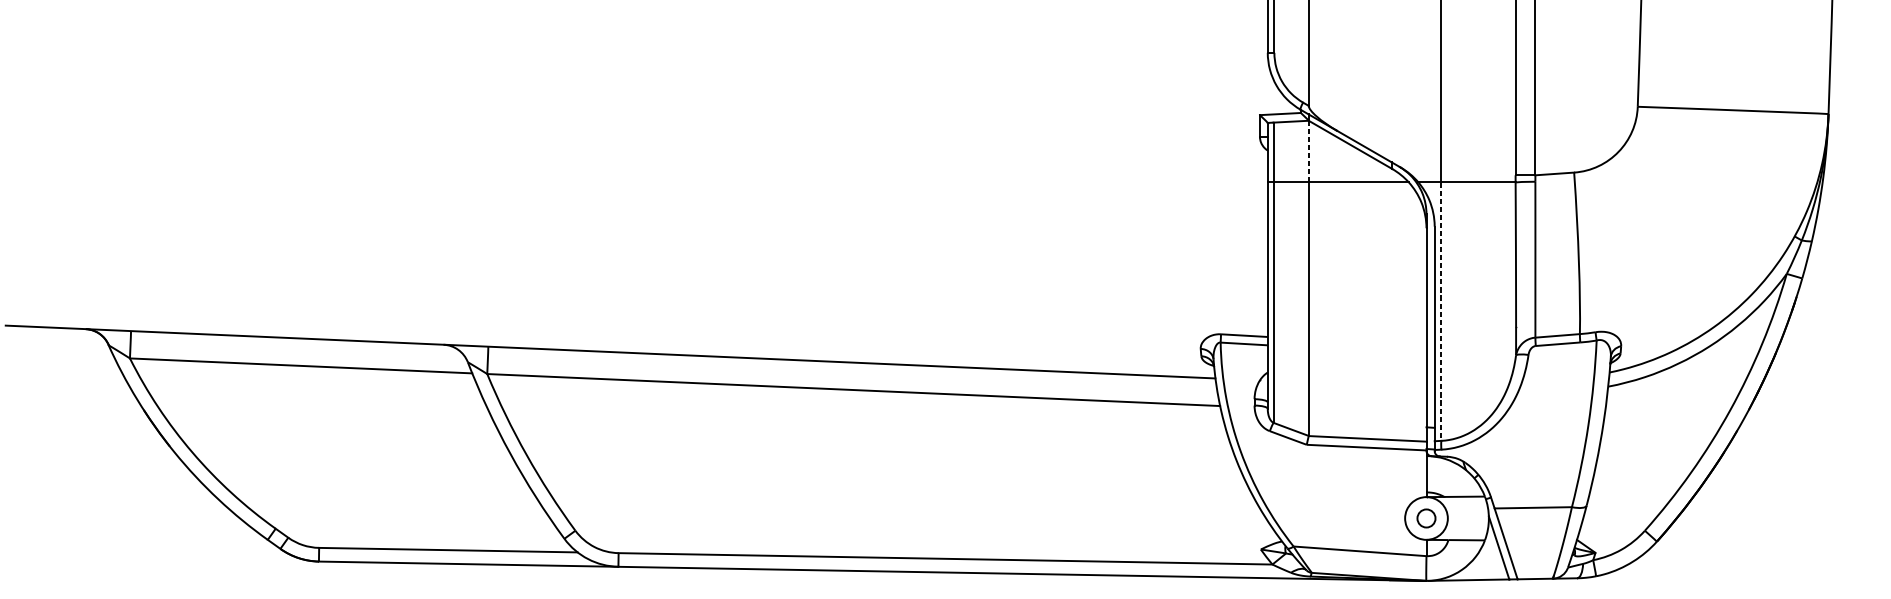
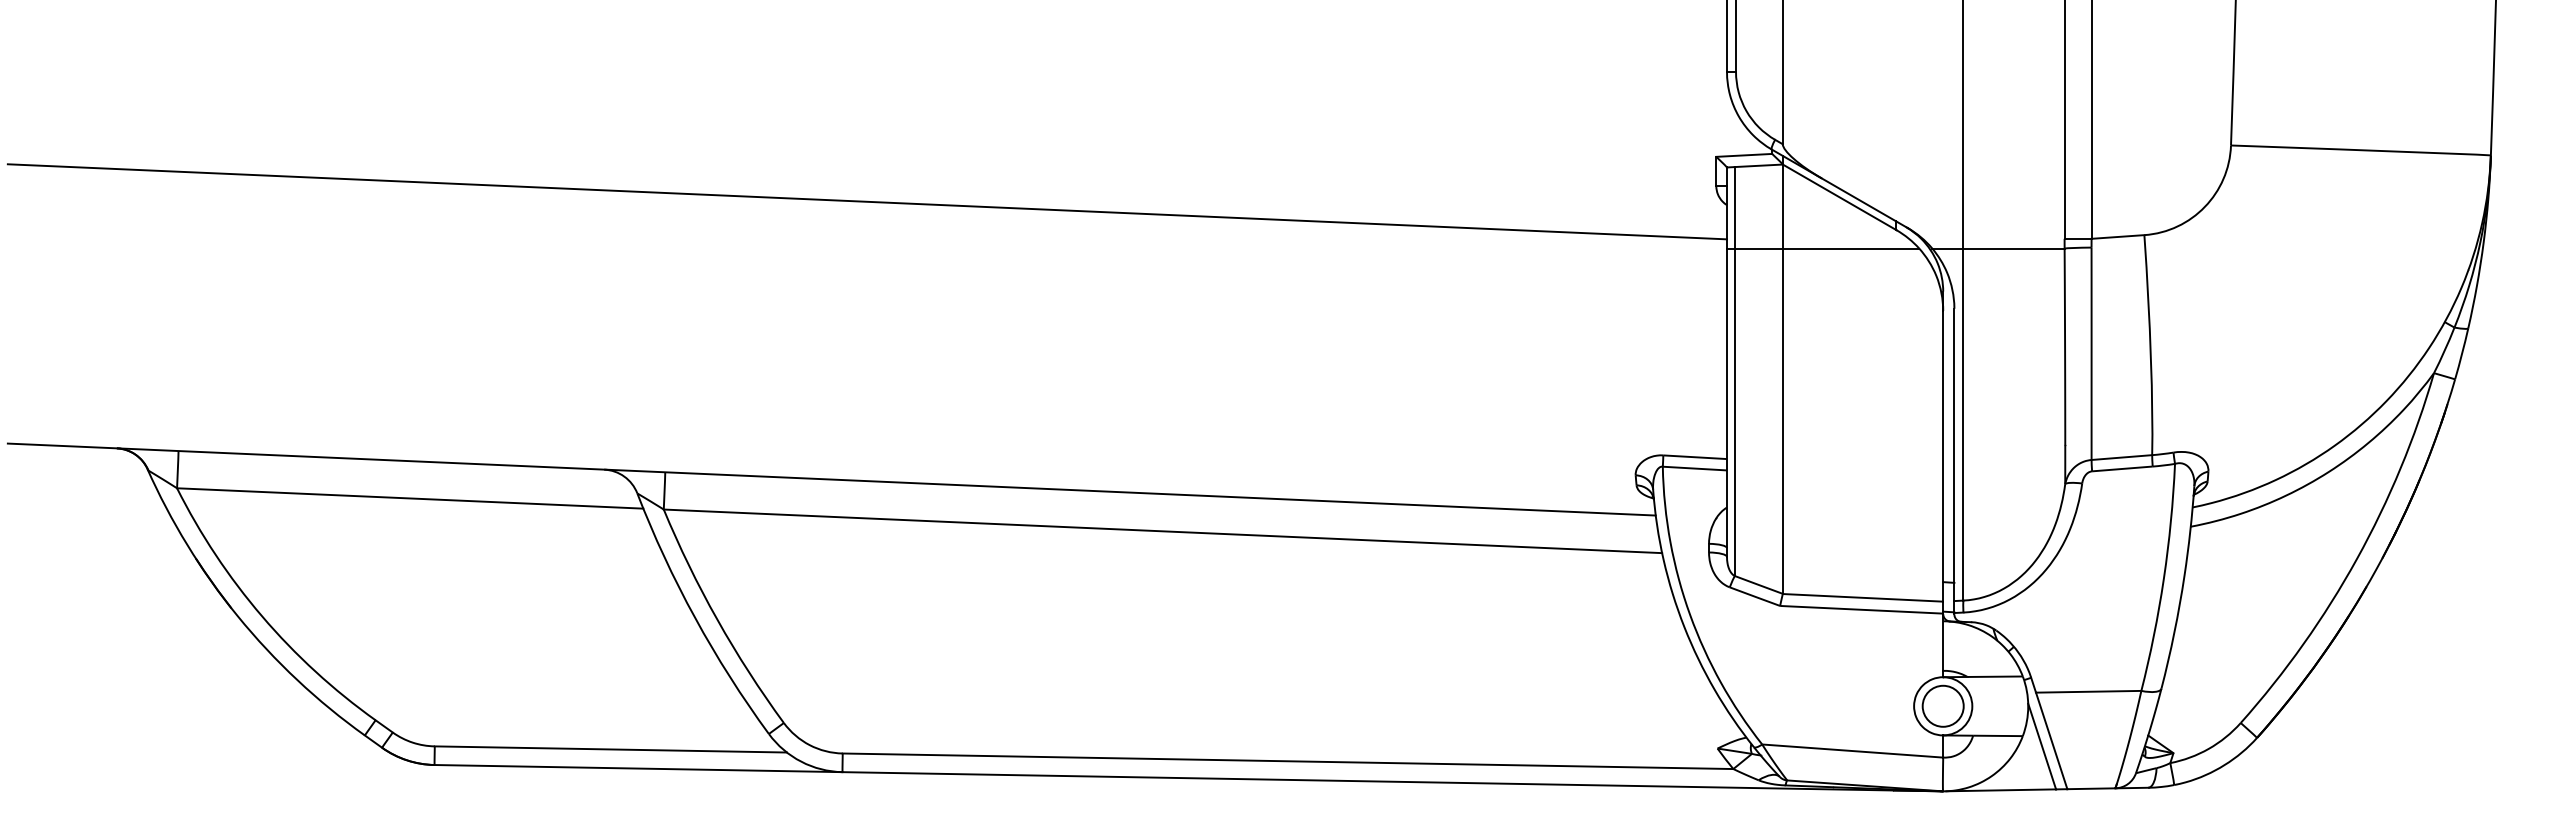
line: (636, 147) -> (867, 201), added
line: (1308, 151) -> (1782, 206), dashed -> solid
line: (1441, 312) -> (1963, 425), dashed -> solid
circle: (1425, 517) -> (1942, 705), size x1.67

